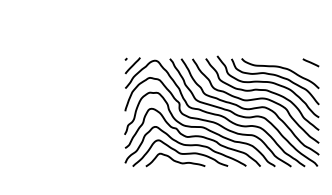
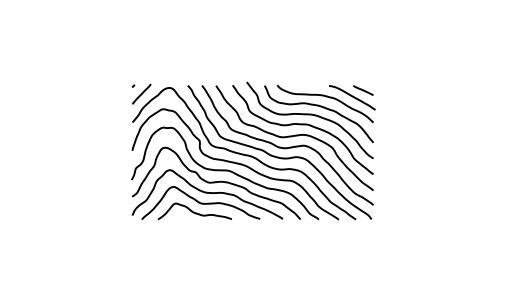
curve: (302, 68) -> (352, 97), added

